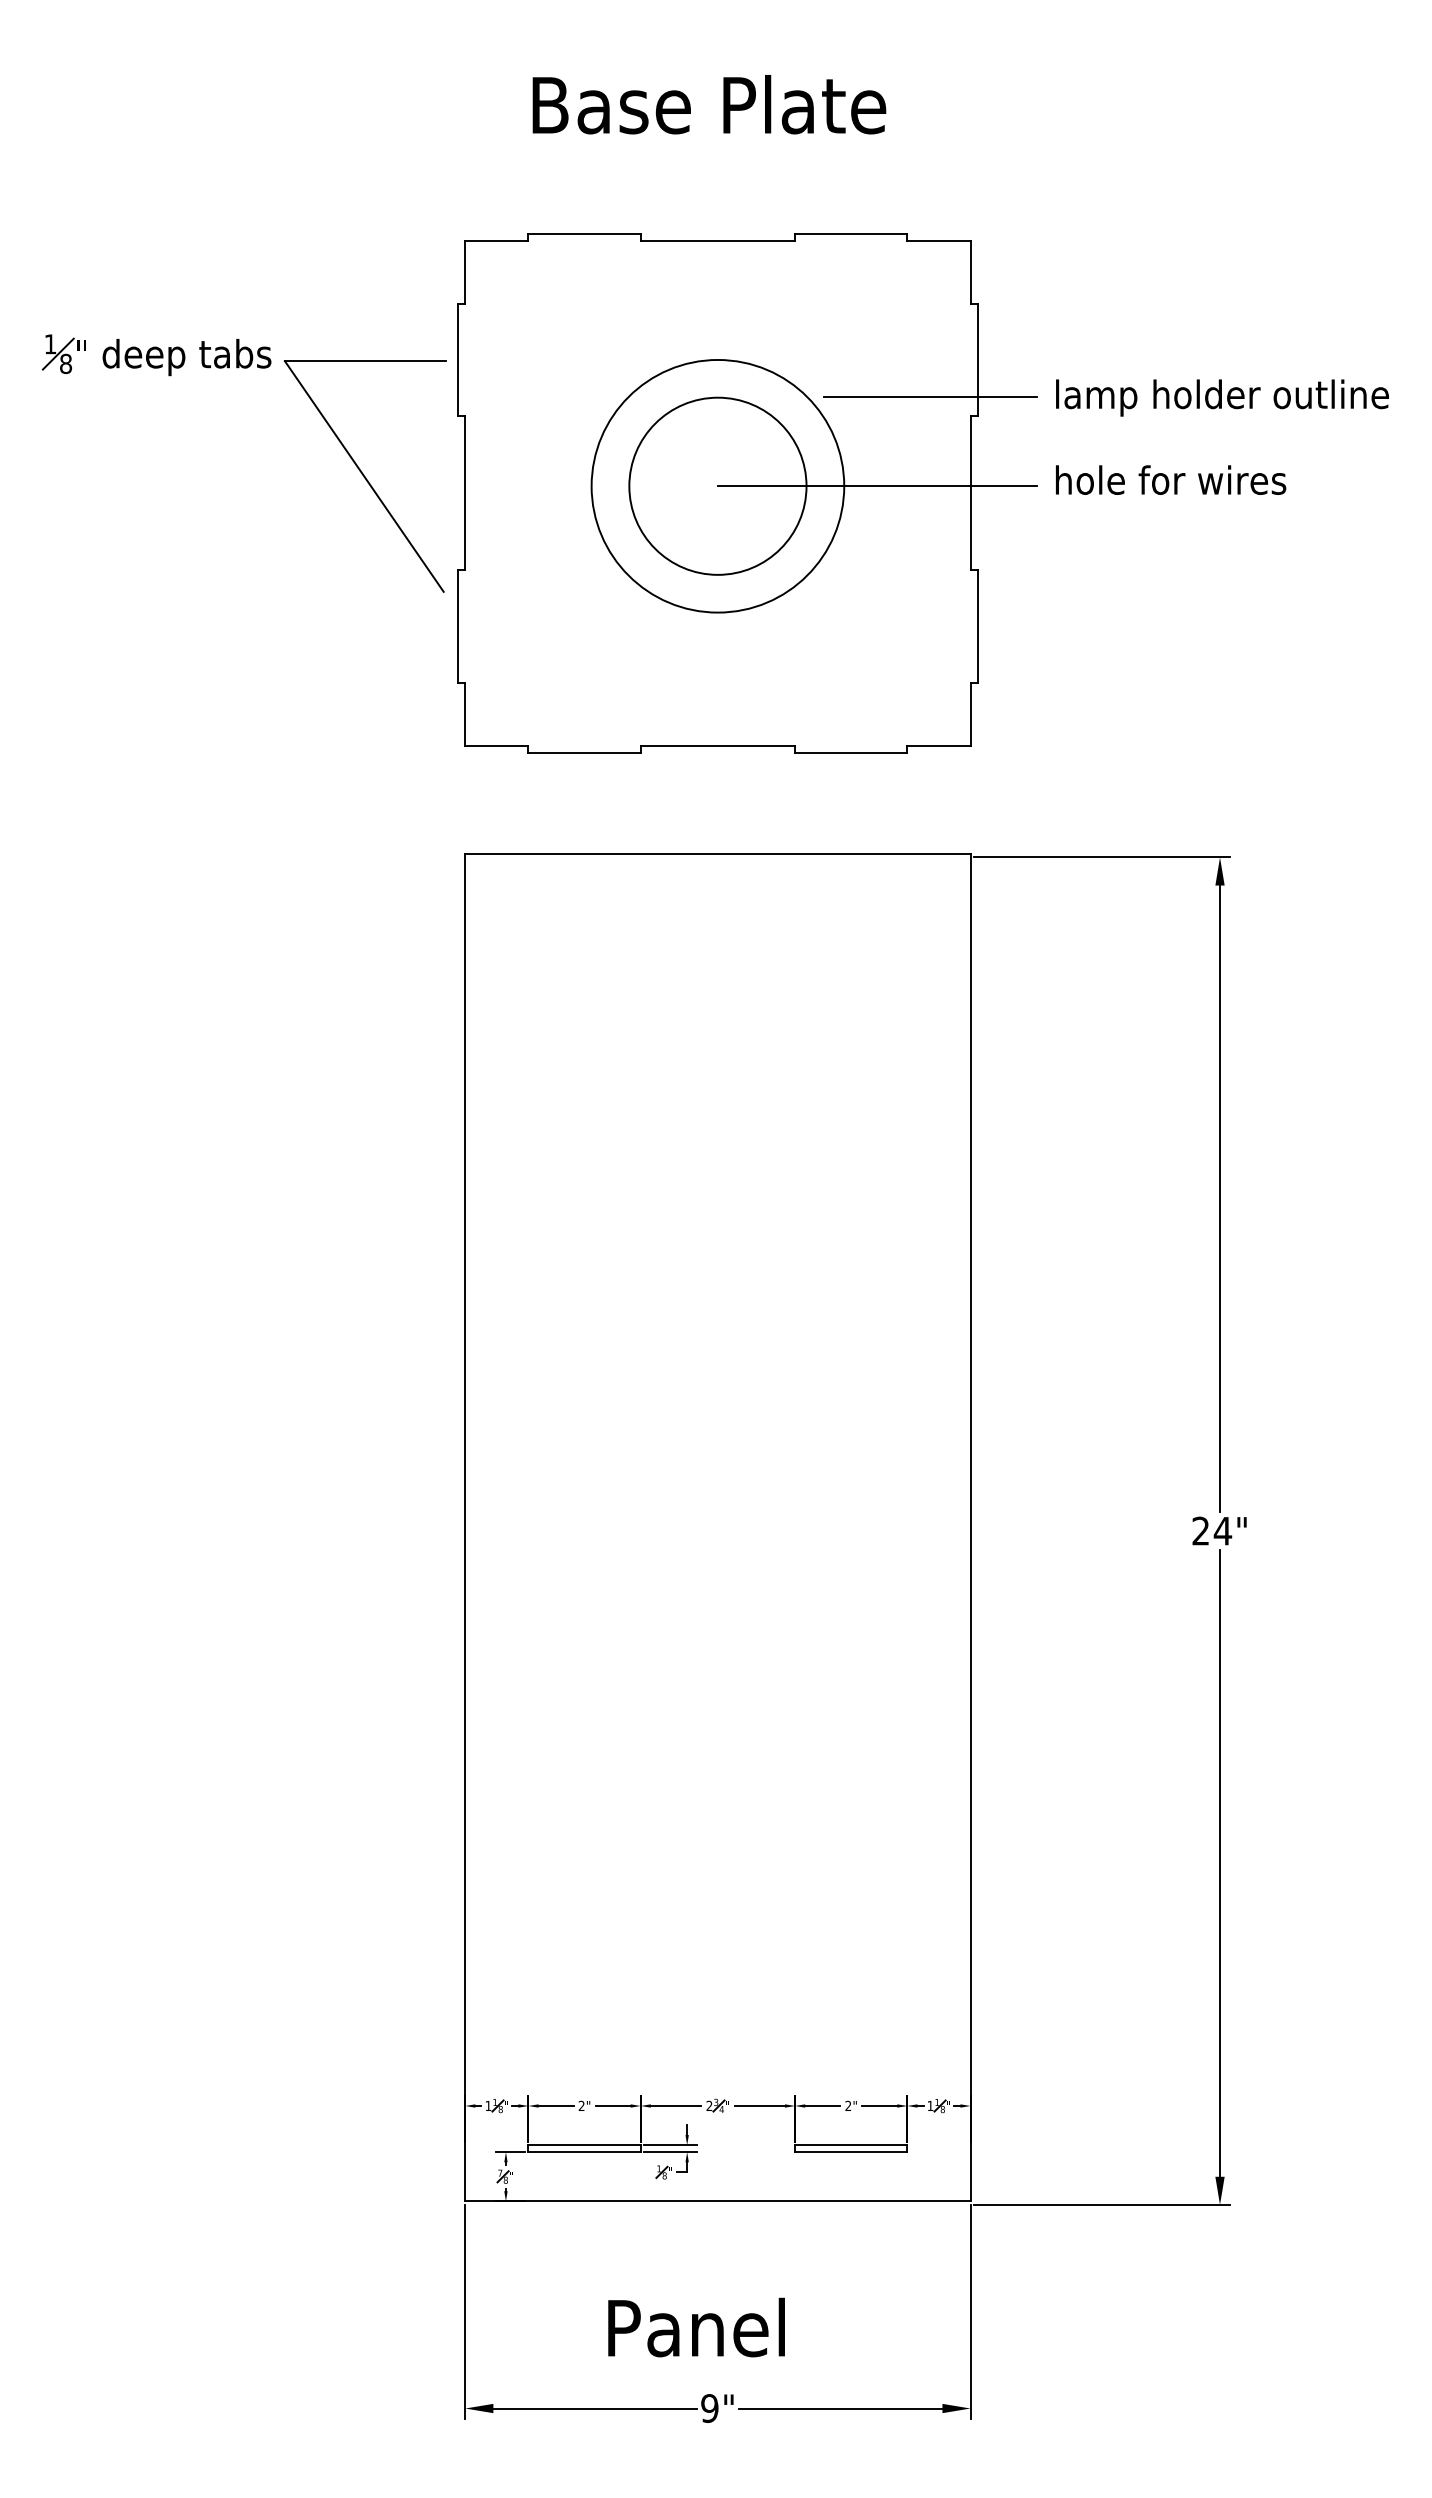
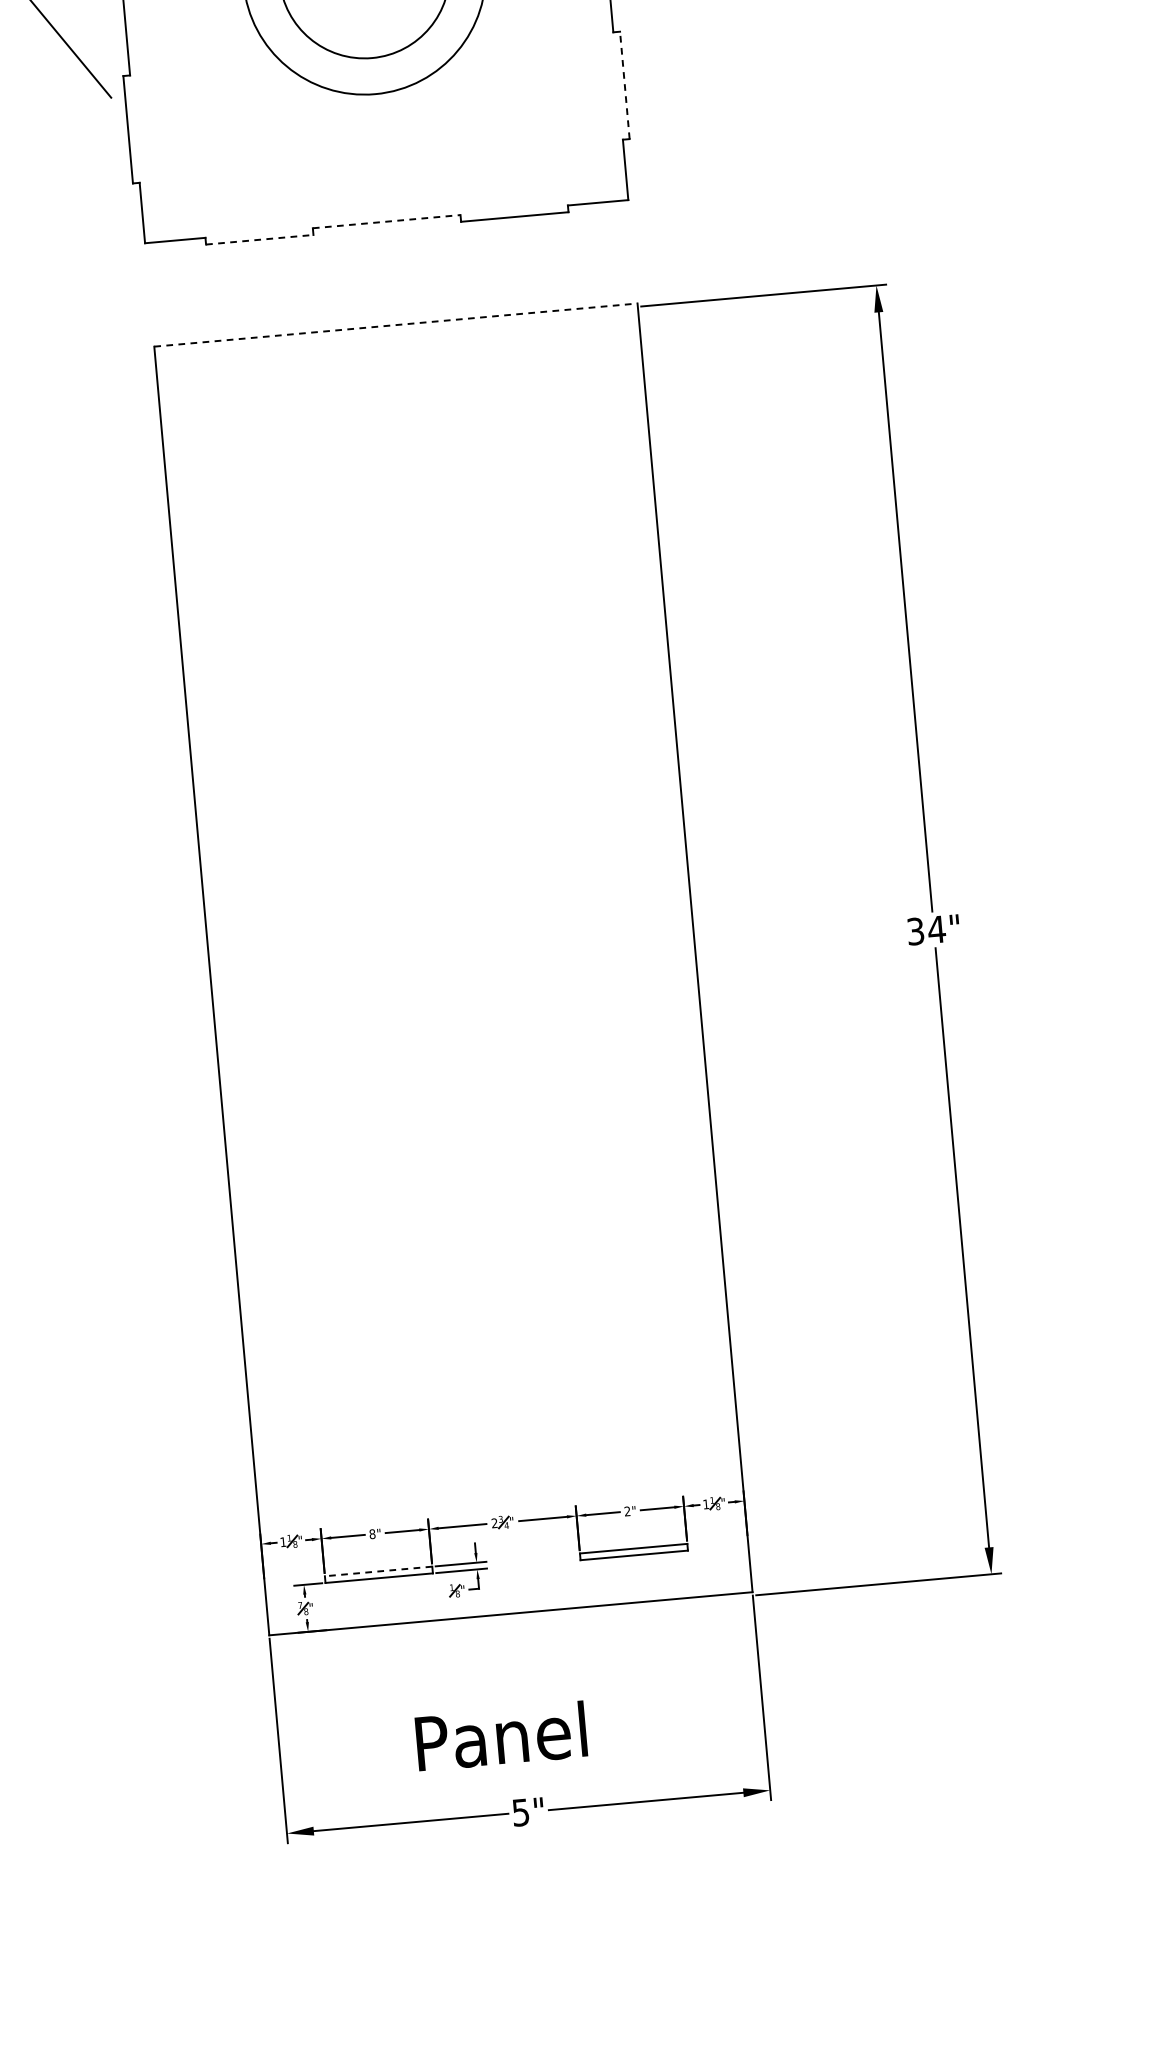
line: (977, 626) -> (624, 85), solid -> dashed
line: (718, 745) -> (387, 221), solid -> dashed
line: (585, 752) -> (260, 239), solid -> dashed
line: (717, 854) -> (395, 325), solid -> dashed
text: (1200, 1530) -> (915, 930), 24" -> 34"
text: (581, 2106) -> (372, 1534), 2" -> 8"
line: (584, 2145) -> (378, 1571), solid -> dashed
text: (709, 2408) -> (520, 1812), 9" -> 5"

